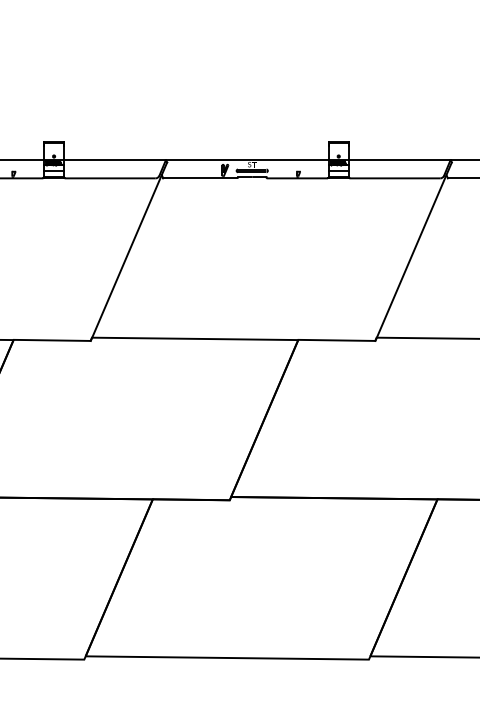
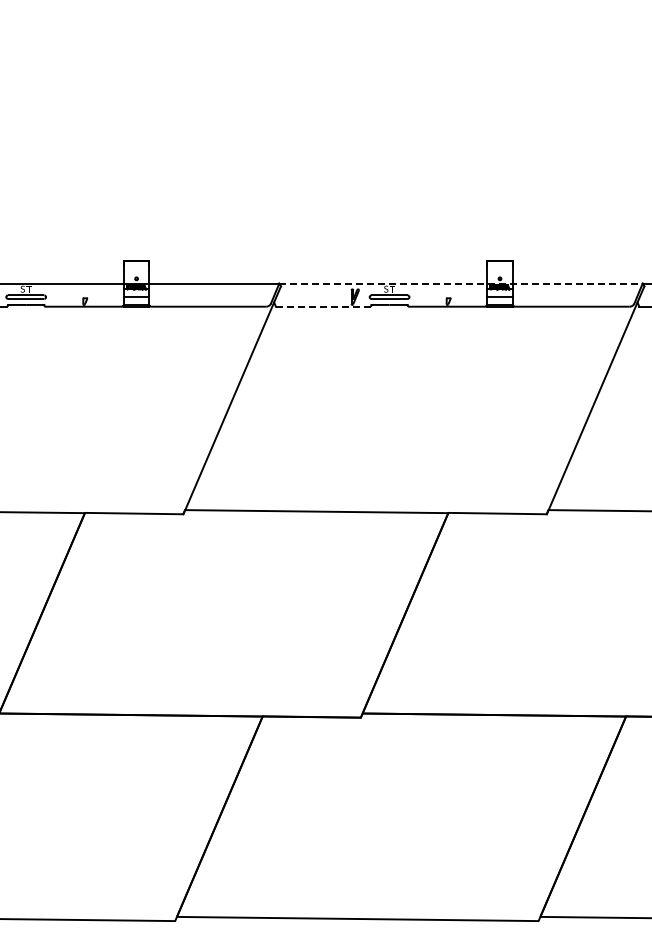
line: (308, 160) -> (461, 283), solid -> dashed
line: (199, 178) -> (322, 306), solid -> dashed

